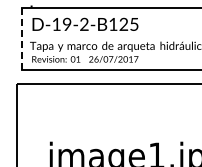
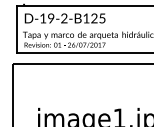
line: (22, 38) -> (17, 29), dashed -> solid

